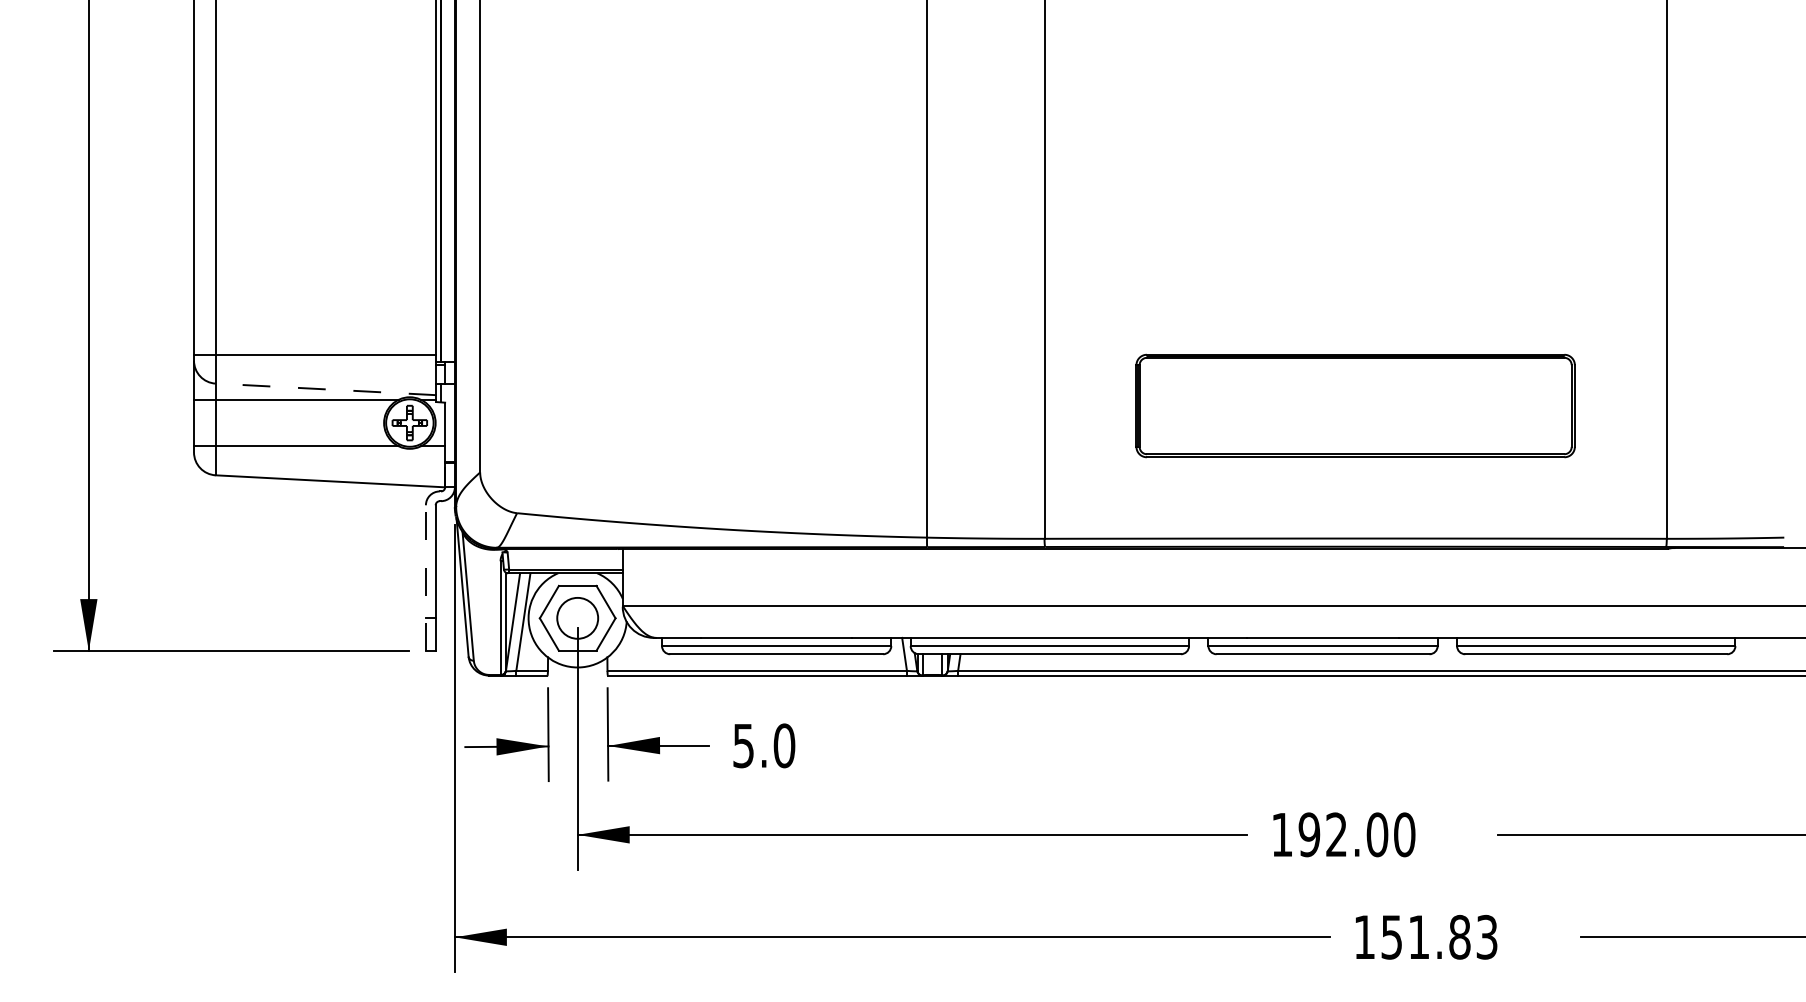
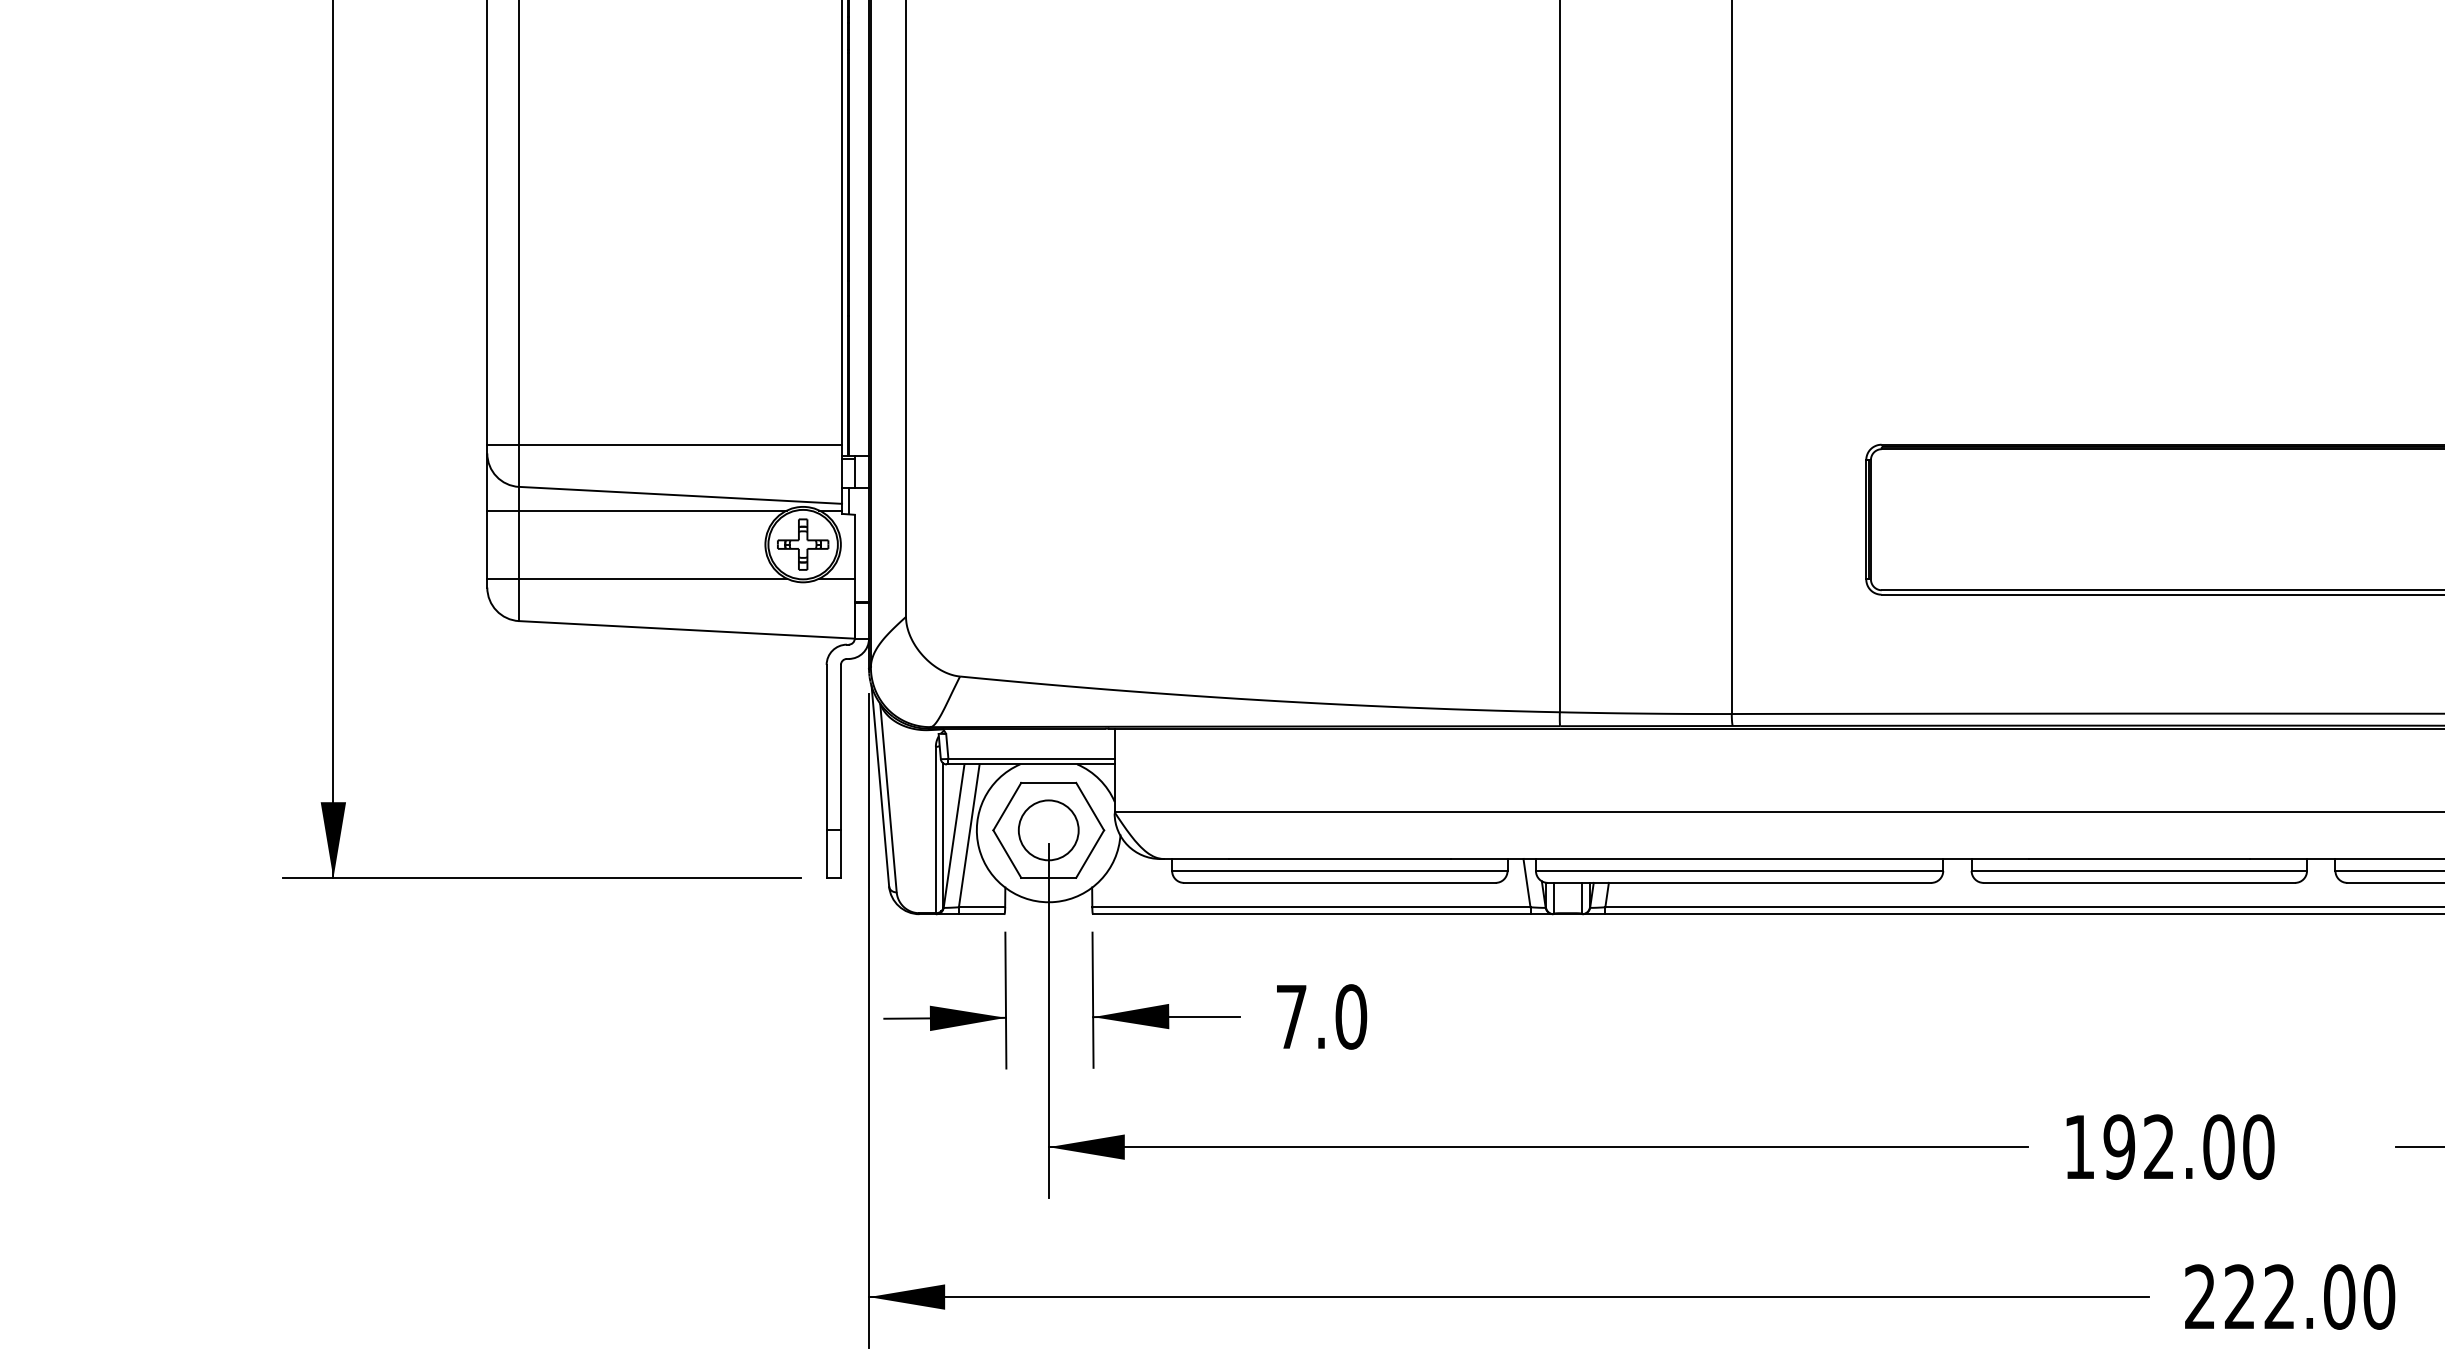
line: (326, 389) -> (681, 495), dashed -> solid
line: (425, 578) -> (826, 772), dashed -> solid
text: (743, 746) -> (1291, 1017), 5.0 -> 7.0
text: (1425, 936) -> (2289, 1295), 151.83 -> 222.00

